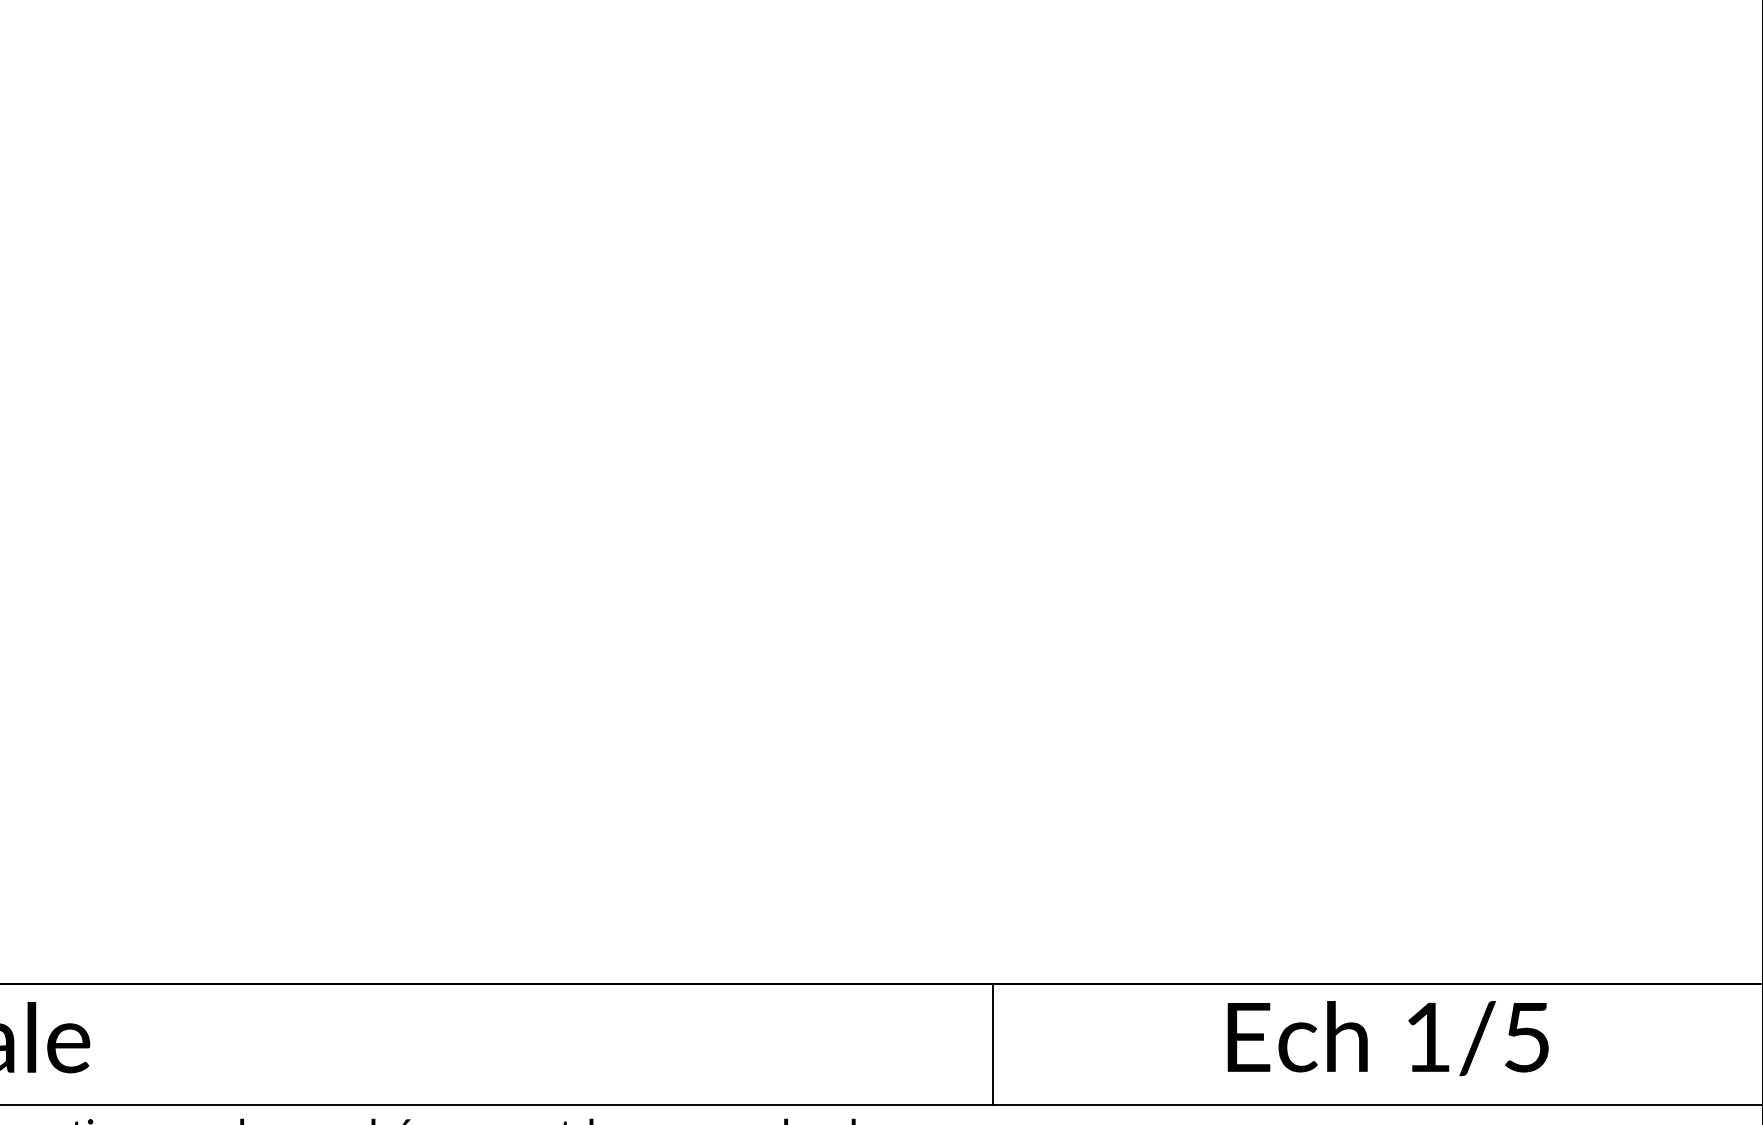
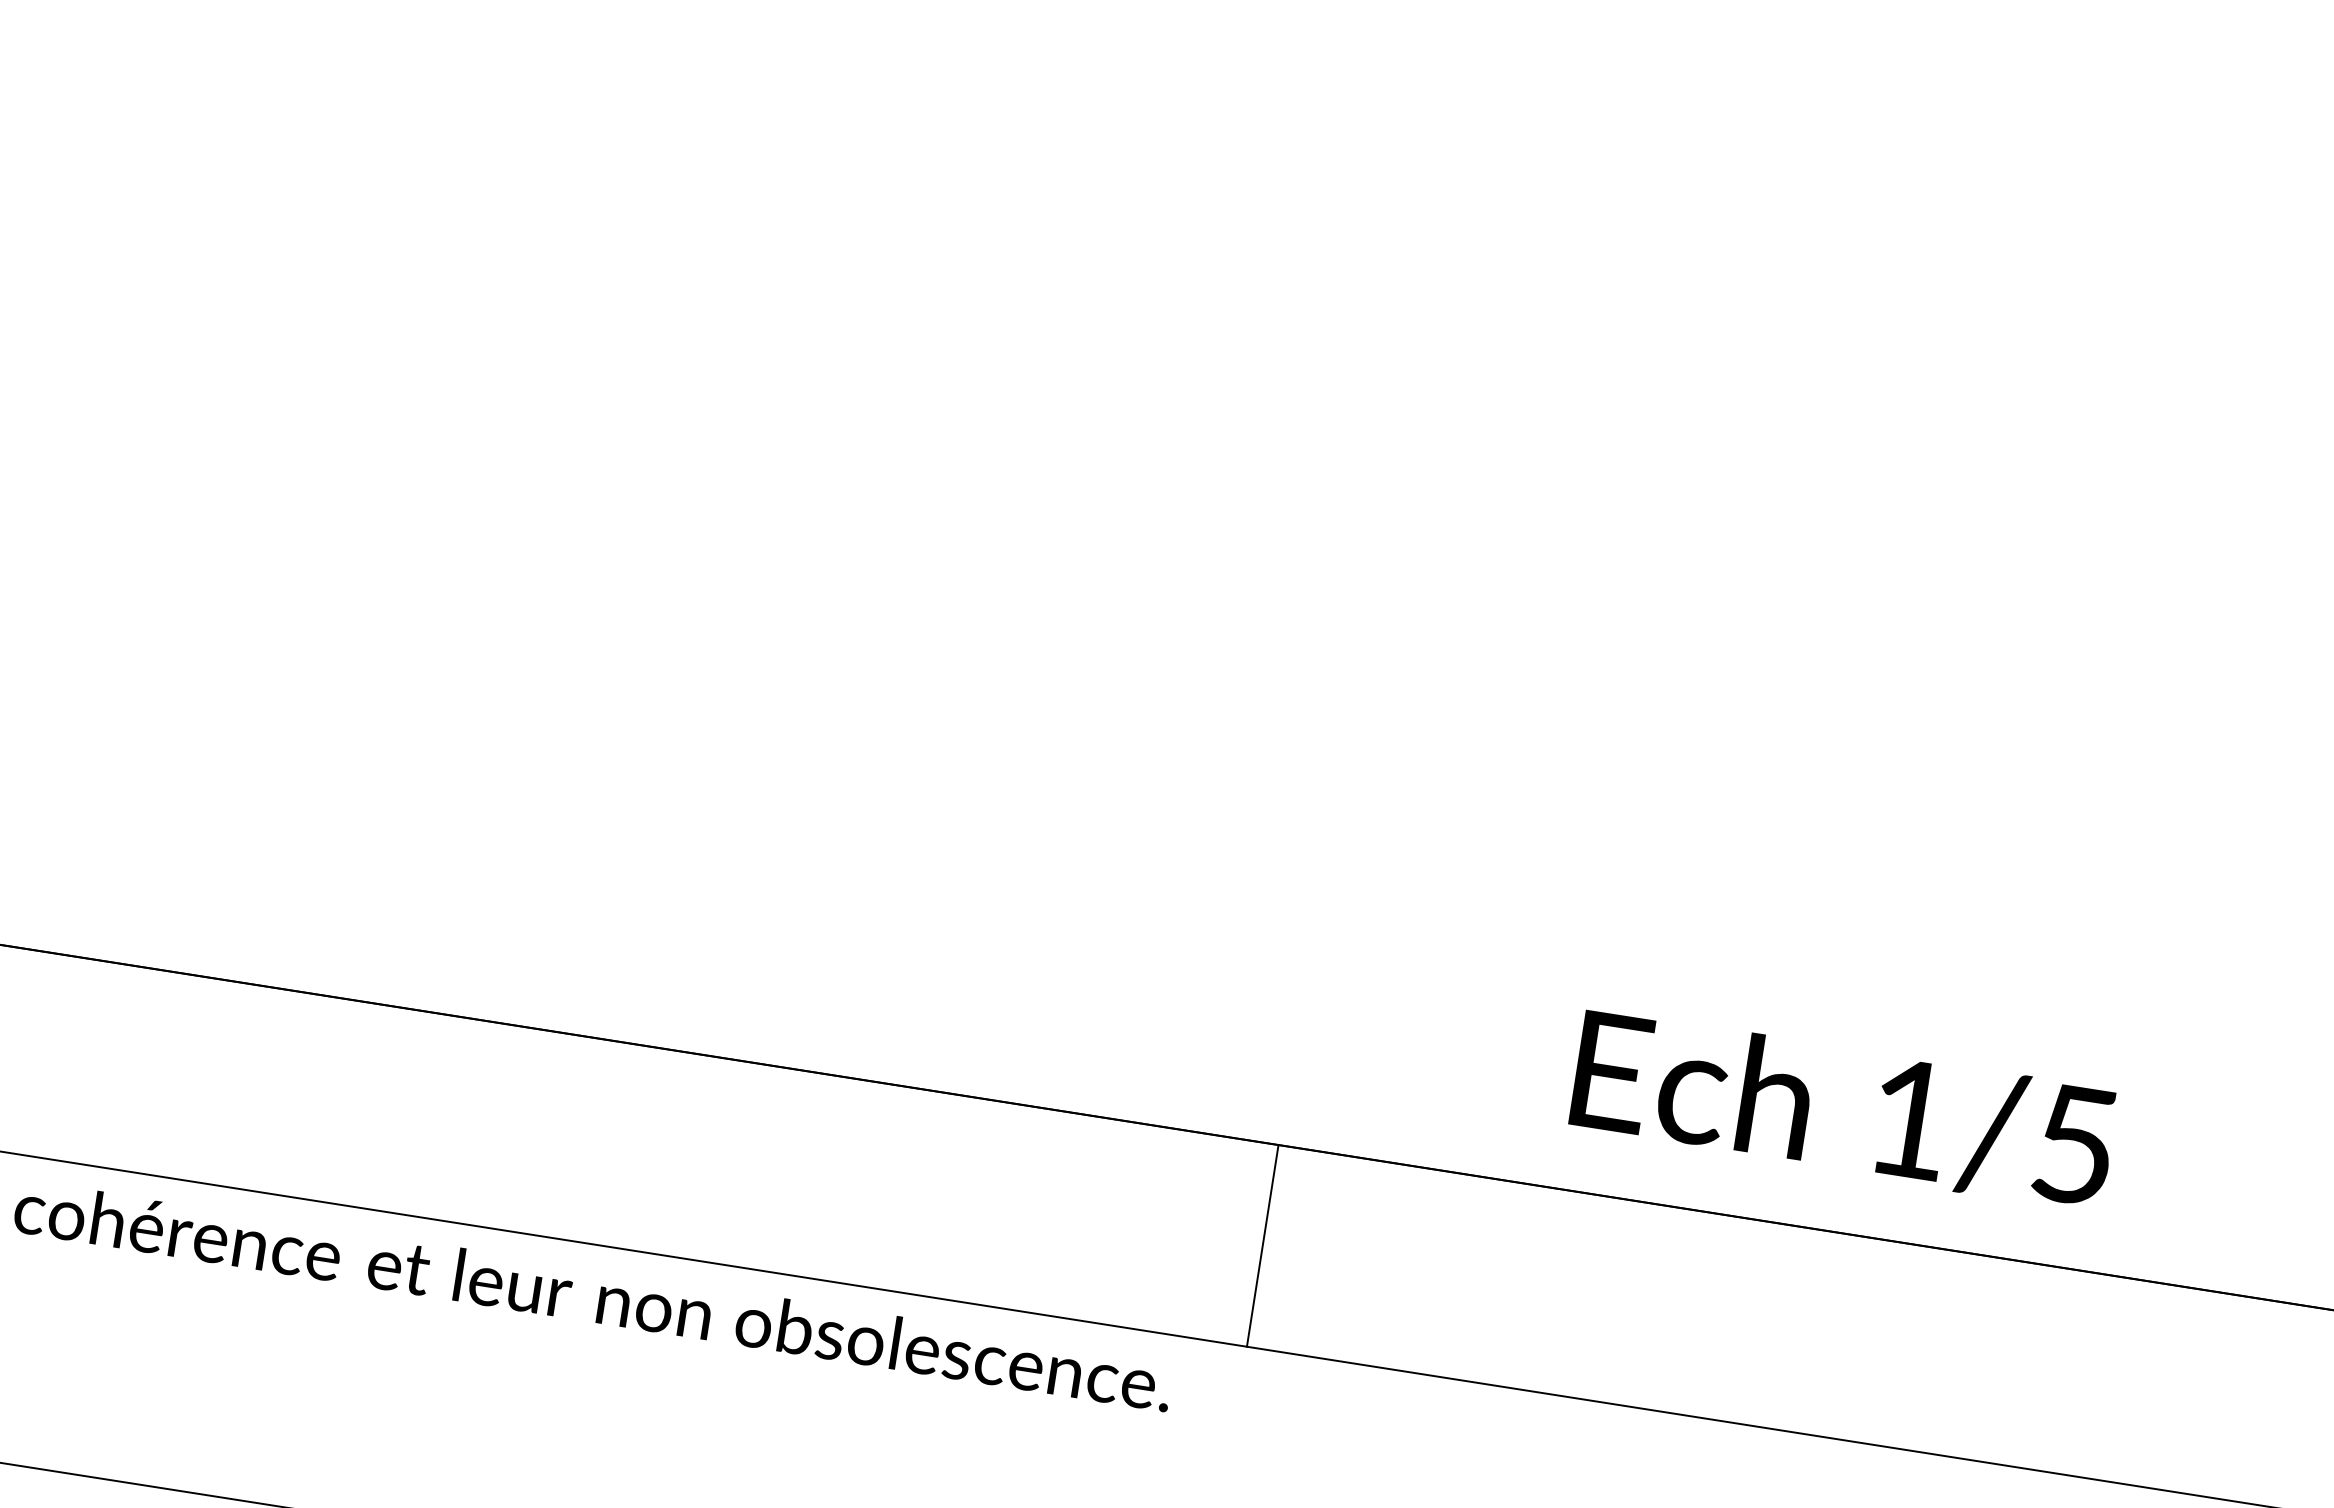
text: (1387, 1038) -> (1842, 1110), moved
line: (992, 1043) -> (1262, 1244), moved

